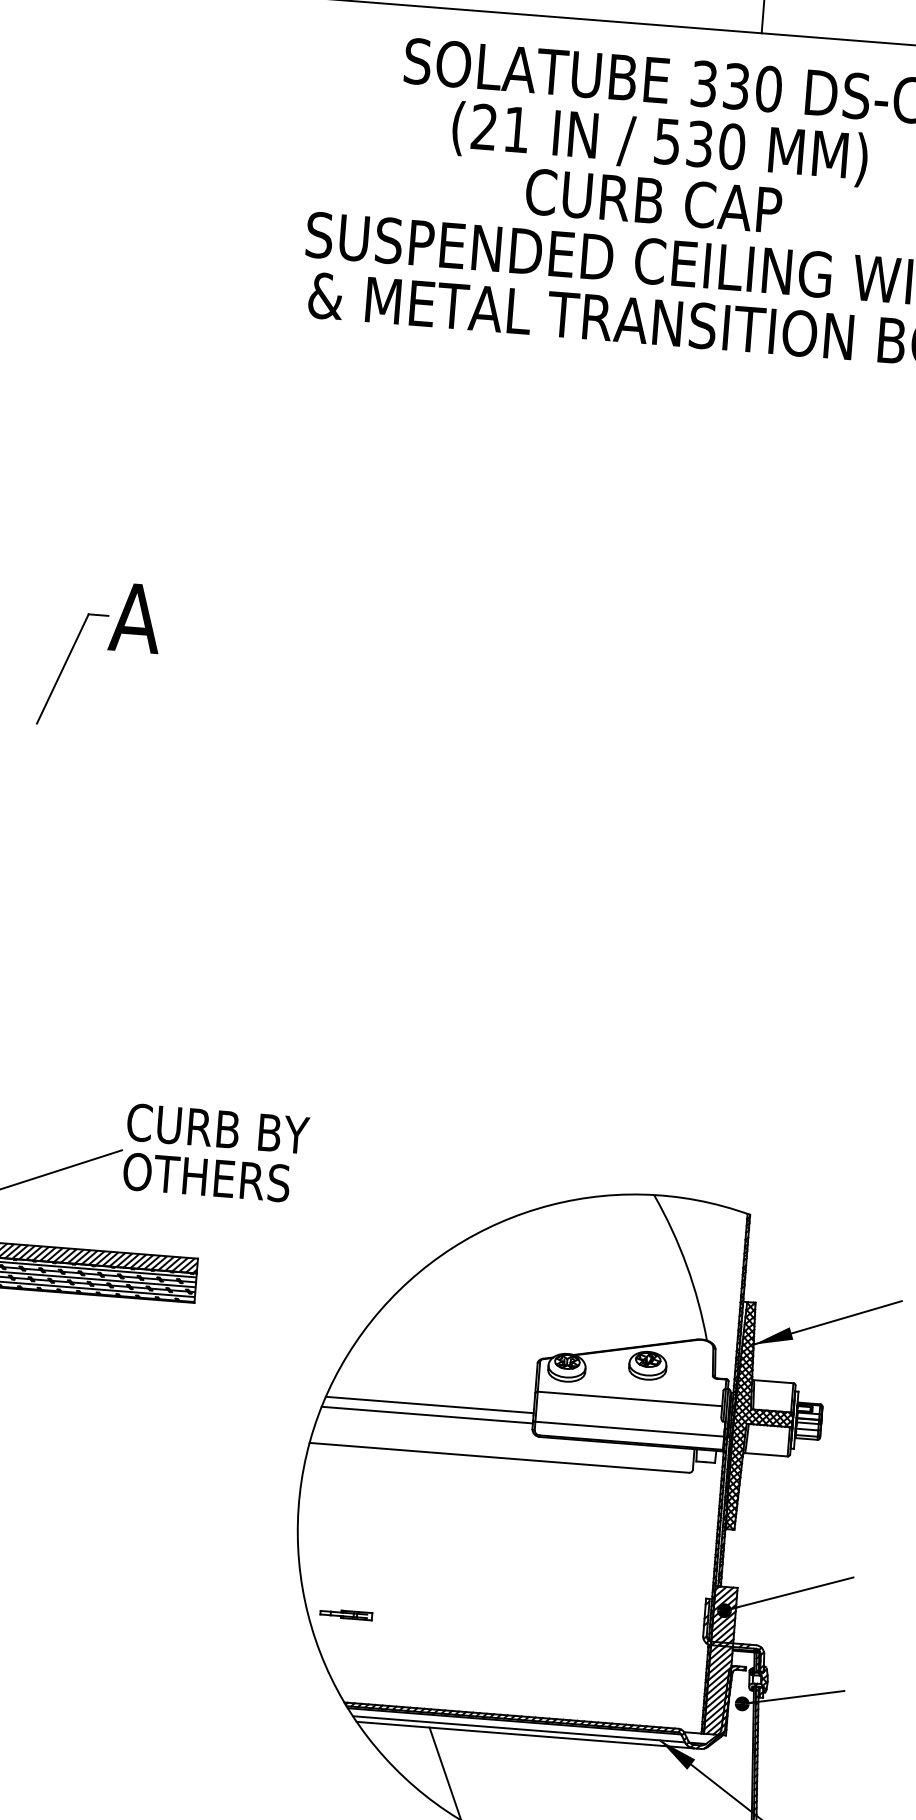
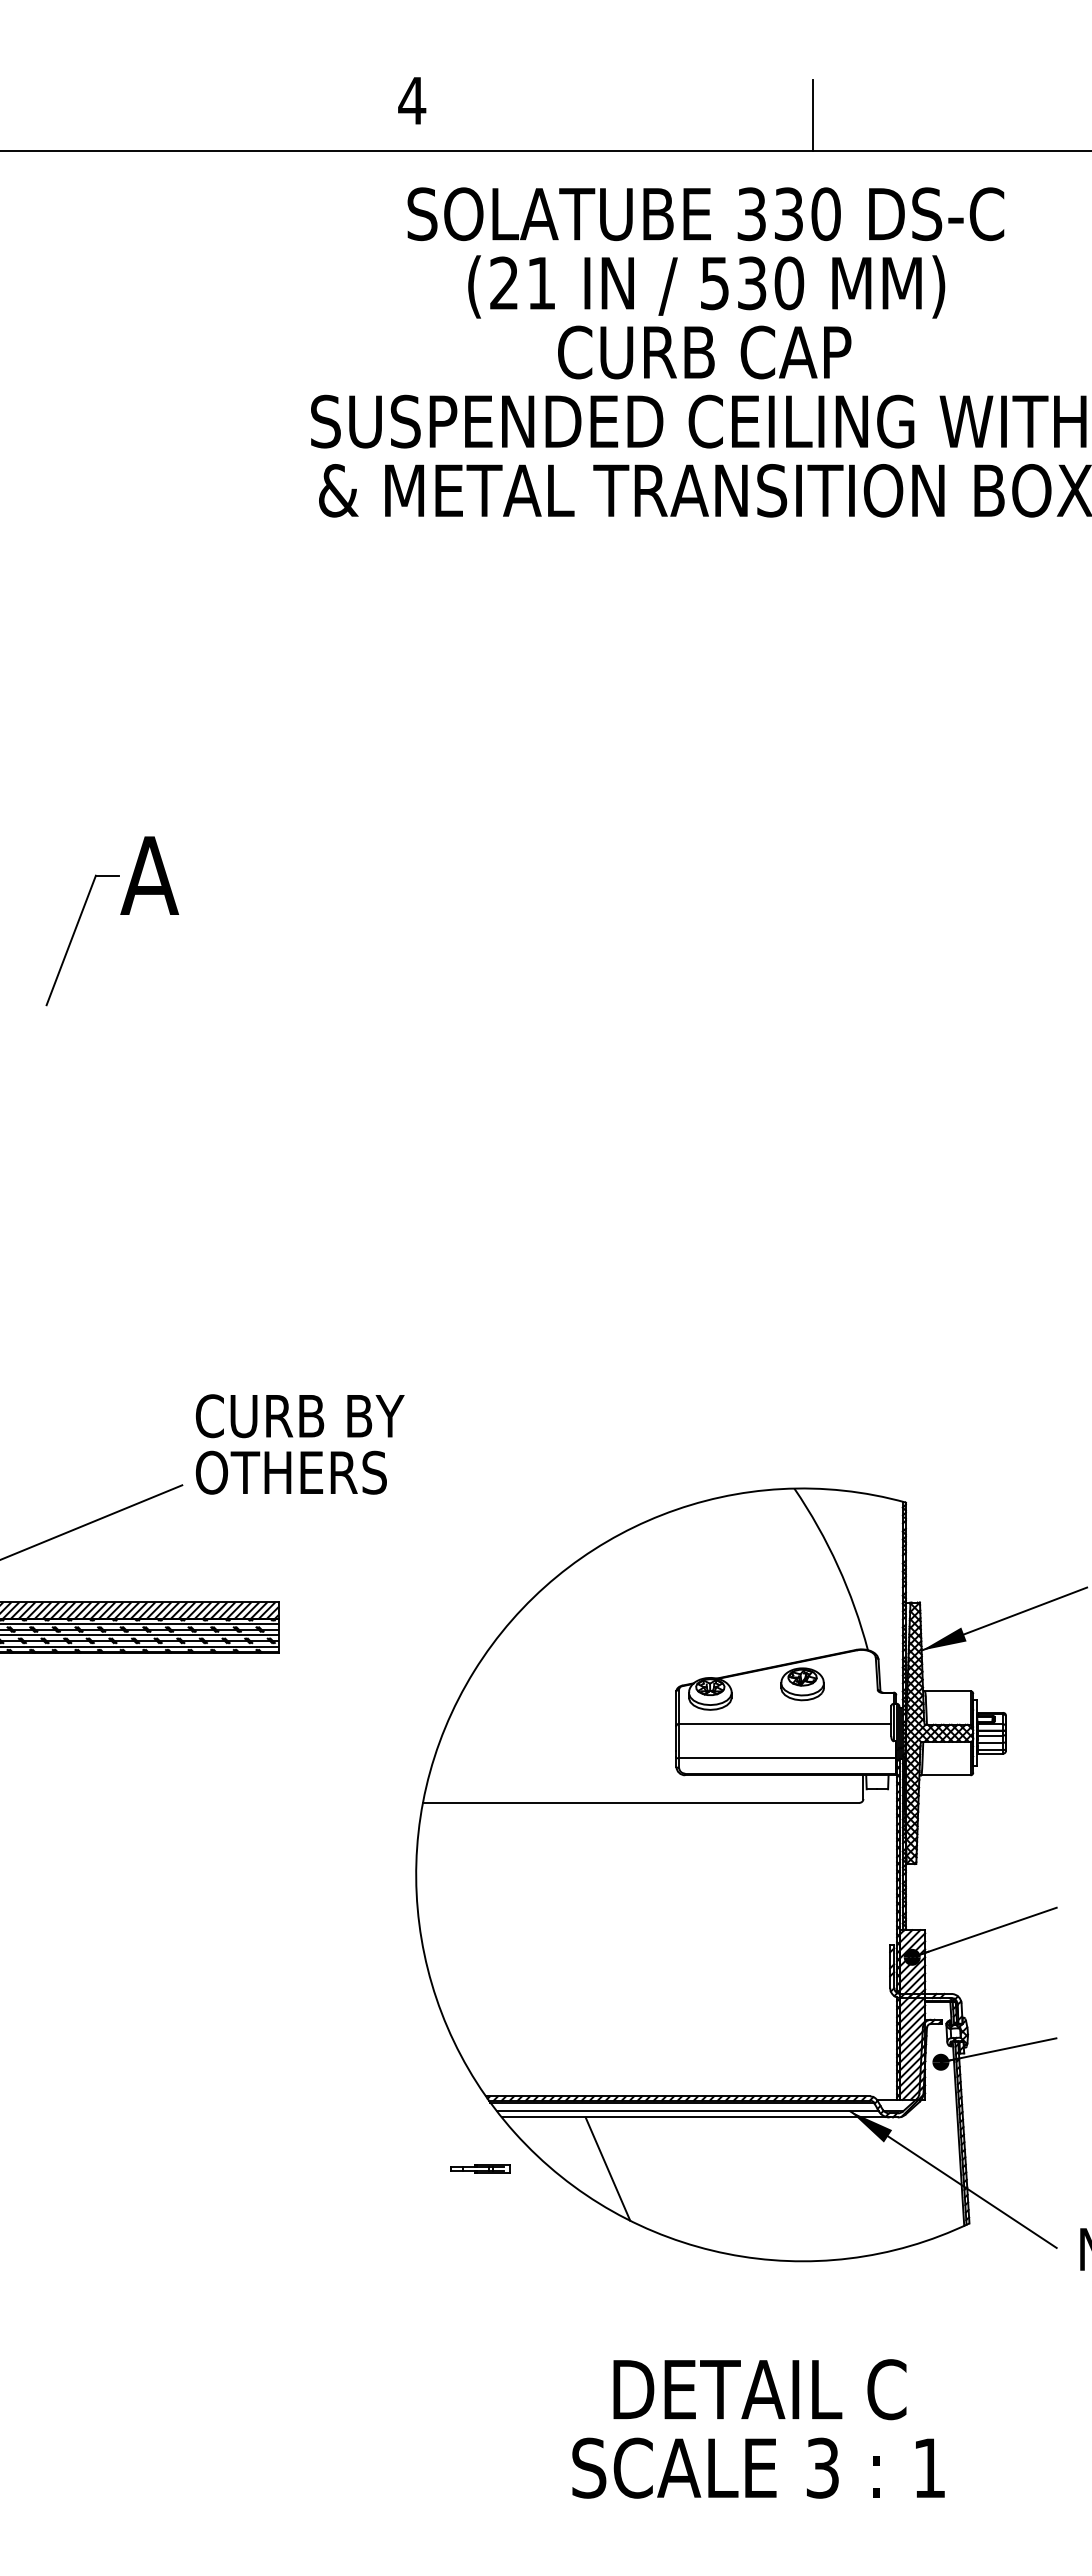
text: (216, 1153) -> (300, 1444), moved
line: (429, 1404) -> (556, 1748), removed
line: (426, 1415) -> (554, 1760), removed
part: (346, 1614) -> (480, 2168), moved

